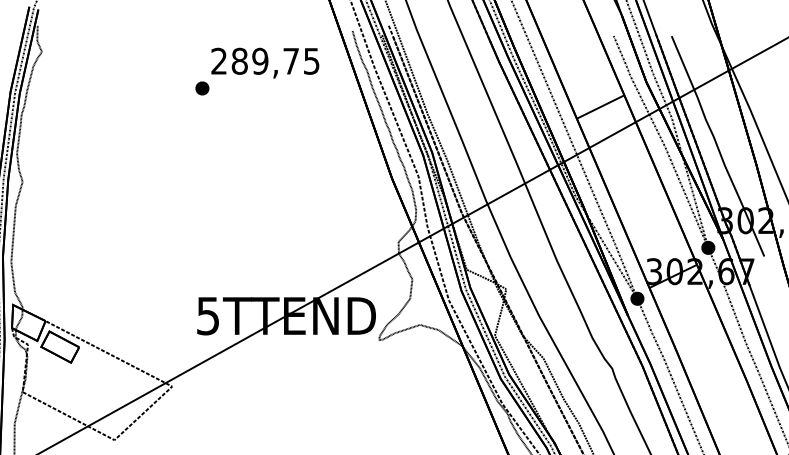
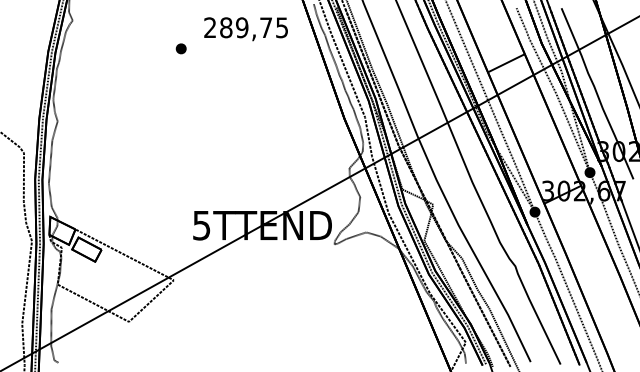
part: (201, 87) -> (180, 48), moved

